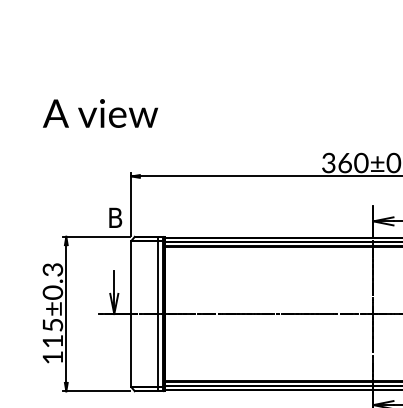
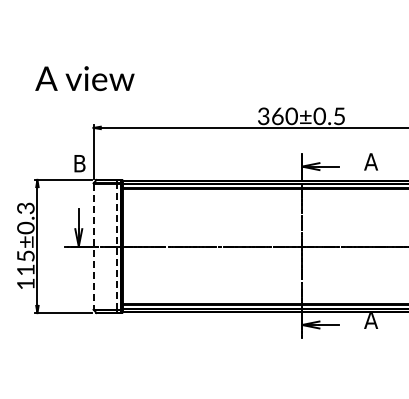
text: (100, 113) -> (84, 78), moved
line: (131, 314) -> (93, 246), solid -> dashed
line: (158, 314) -> (116, 246), solid -> dashed

